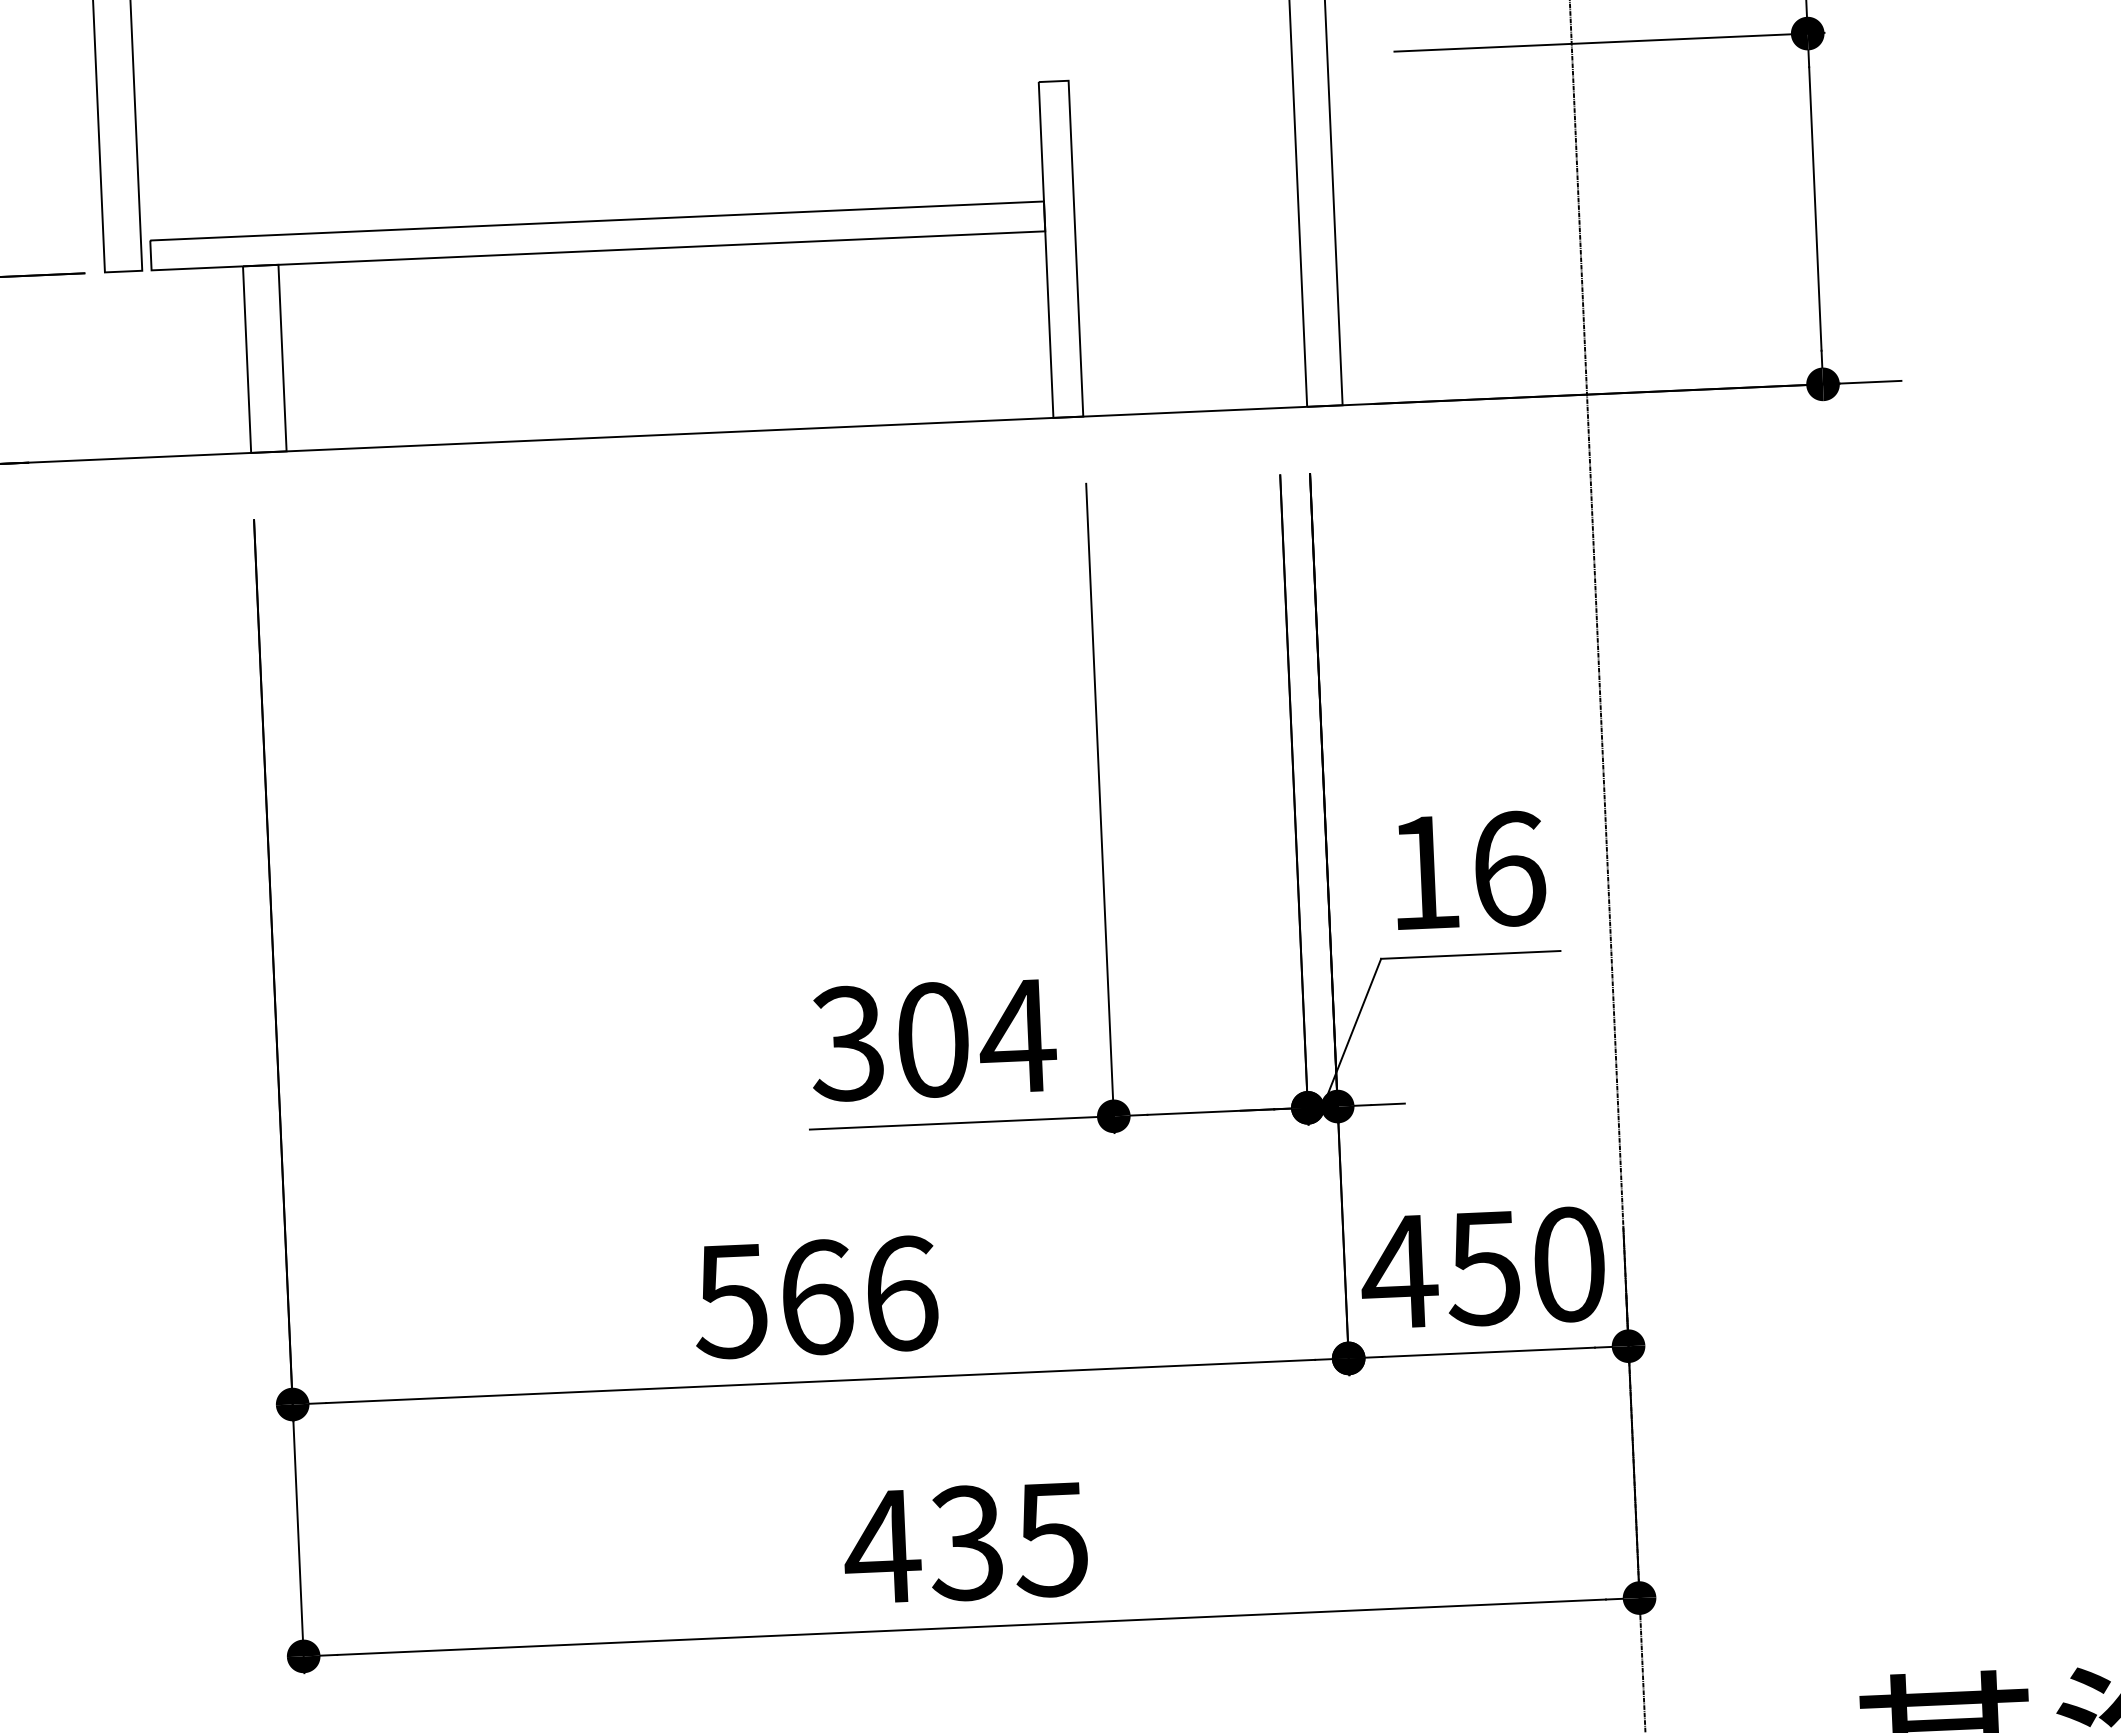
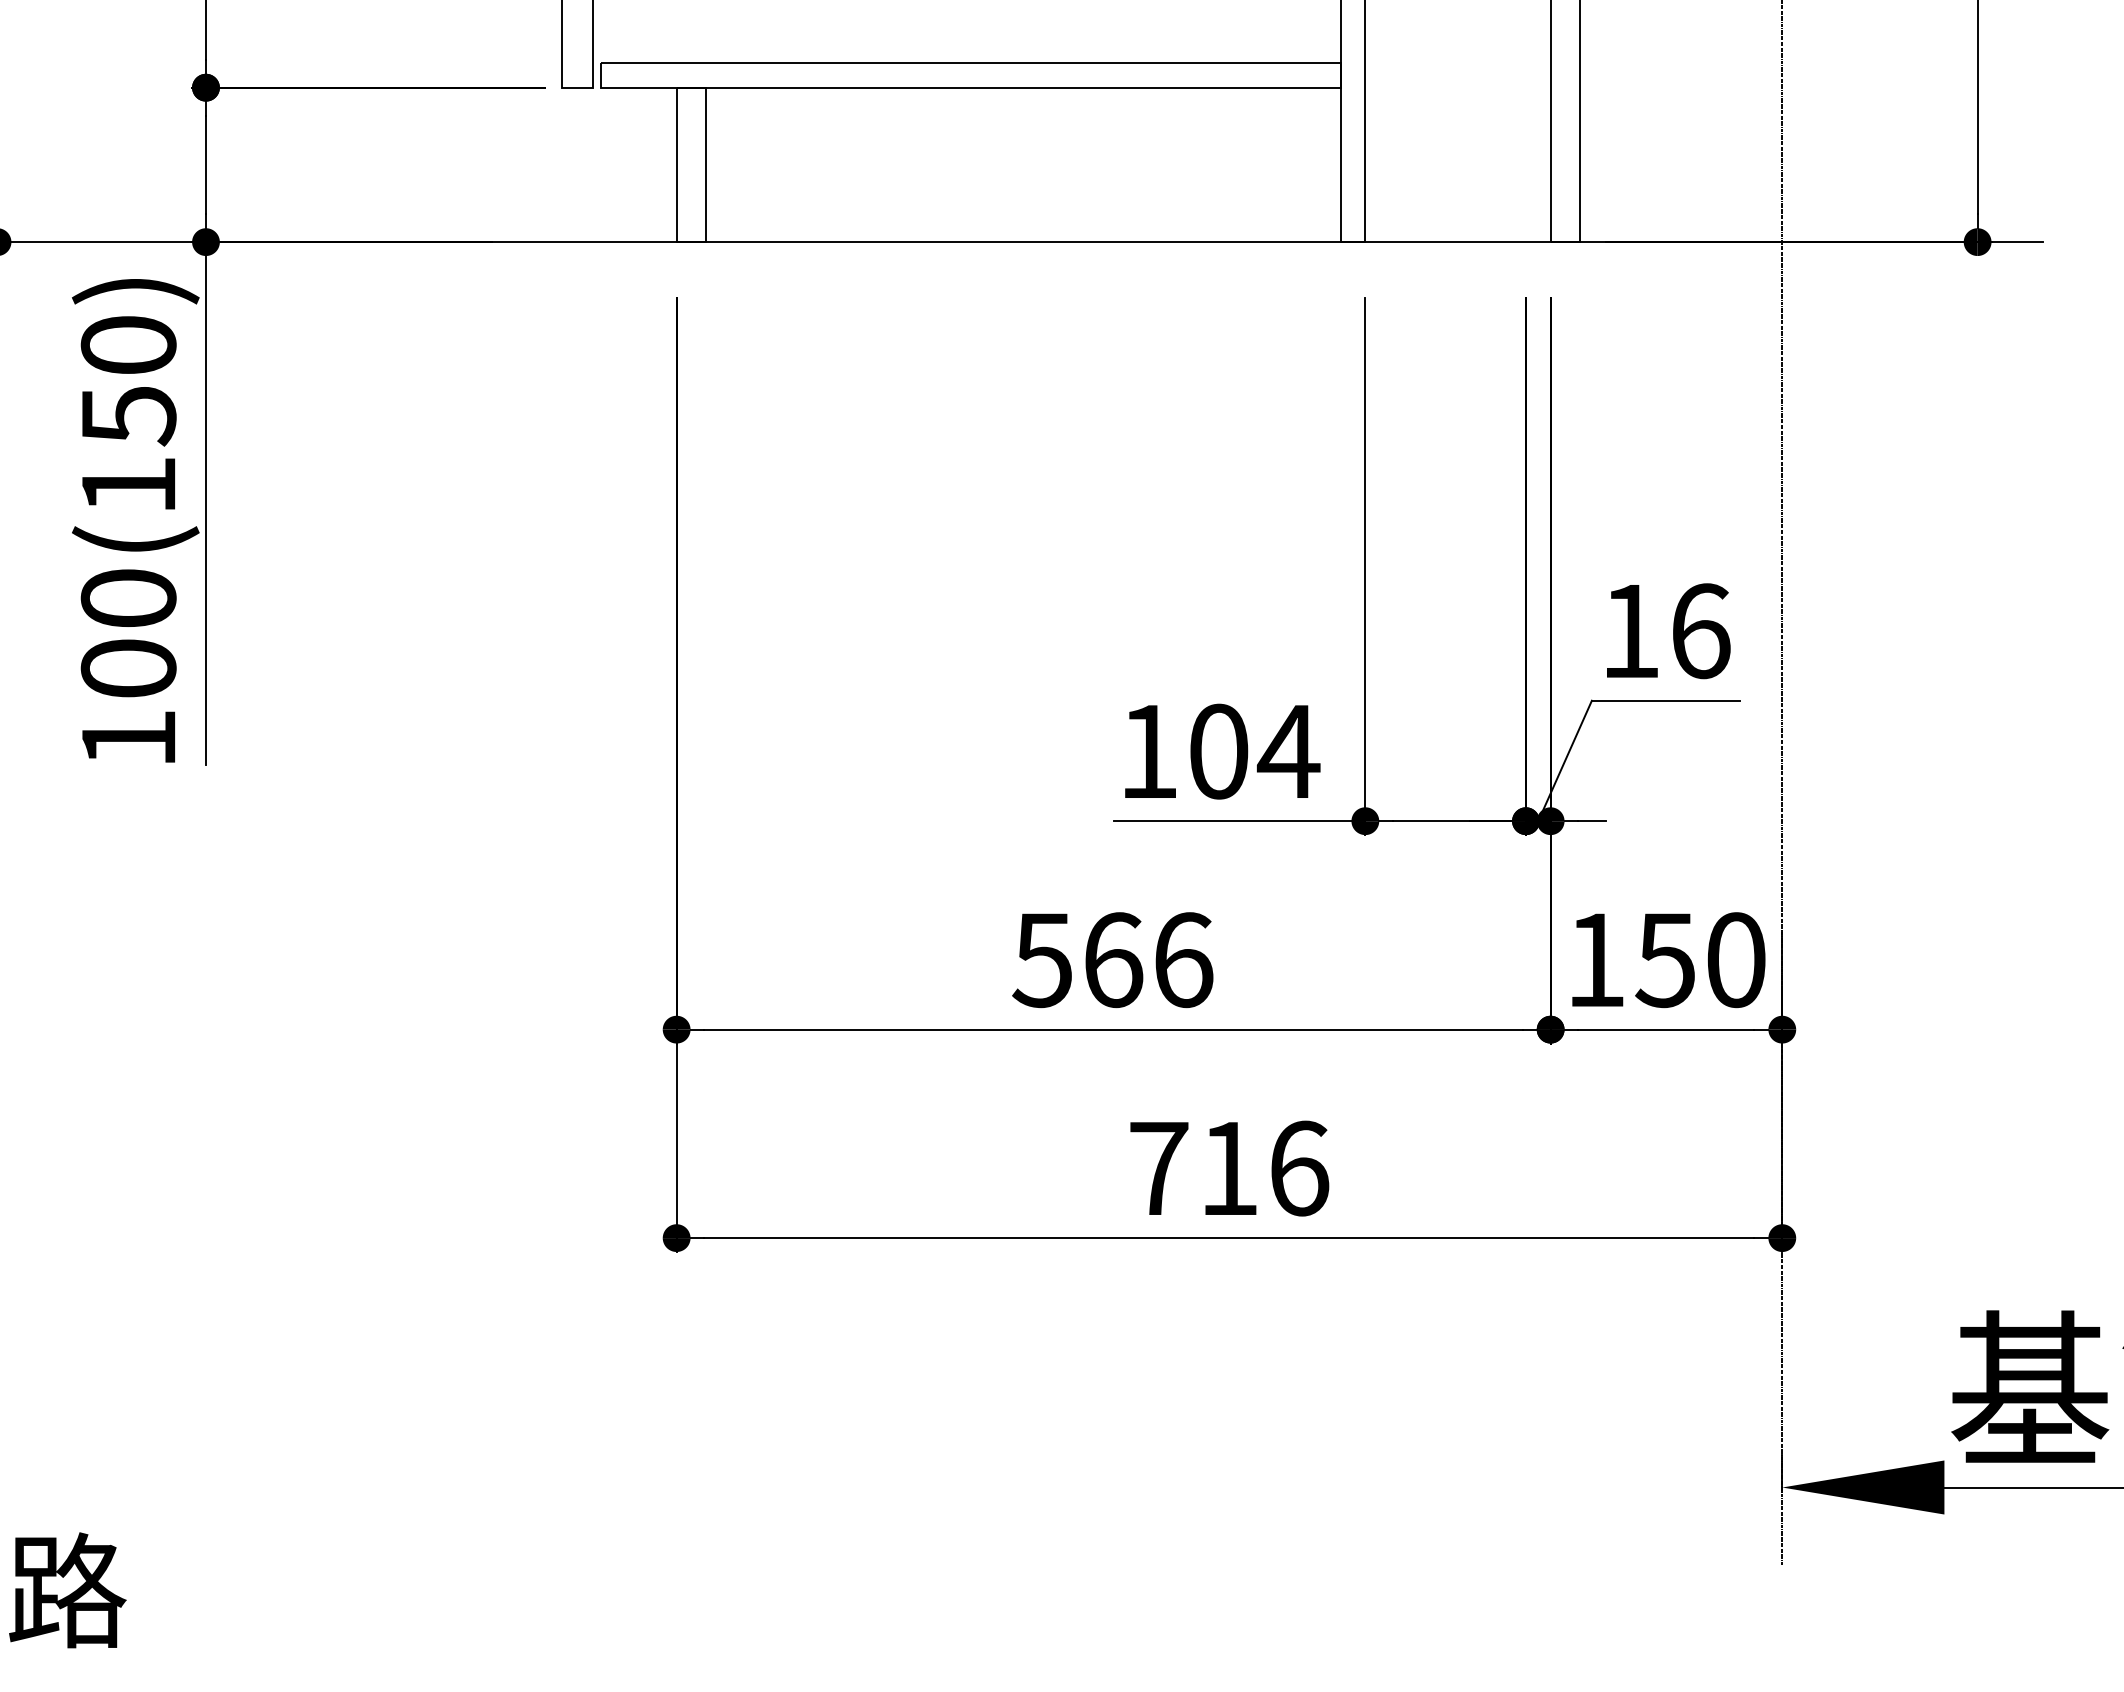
text: (846, 1043) -> (1147, 751), 304 -> 104
text: (1399, 1271) -> (1595, 959), 450 -> 150
text: (965, 1543) -> (1227, 1168), 435 -> 716

